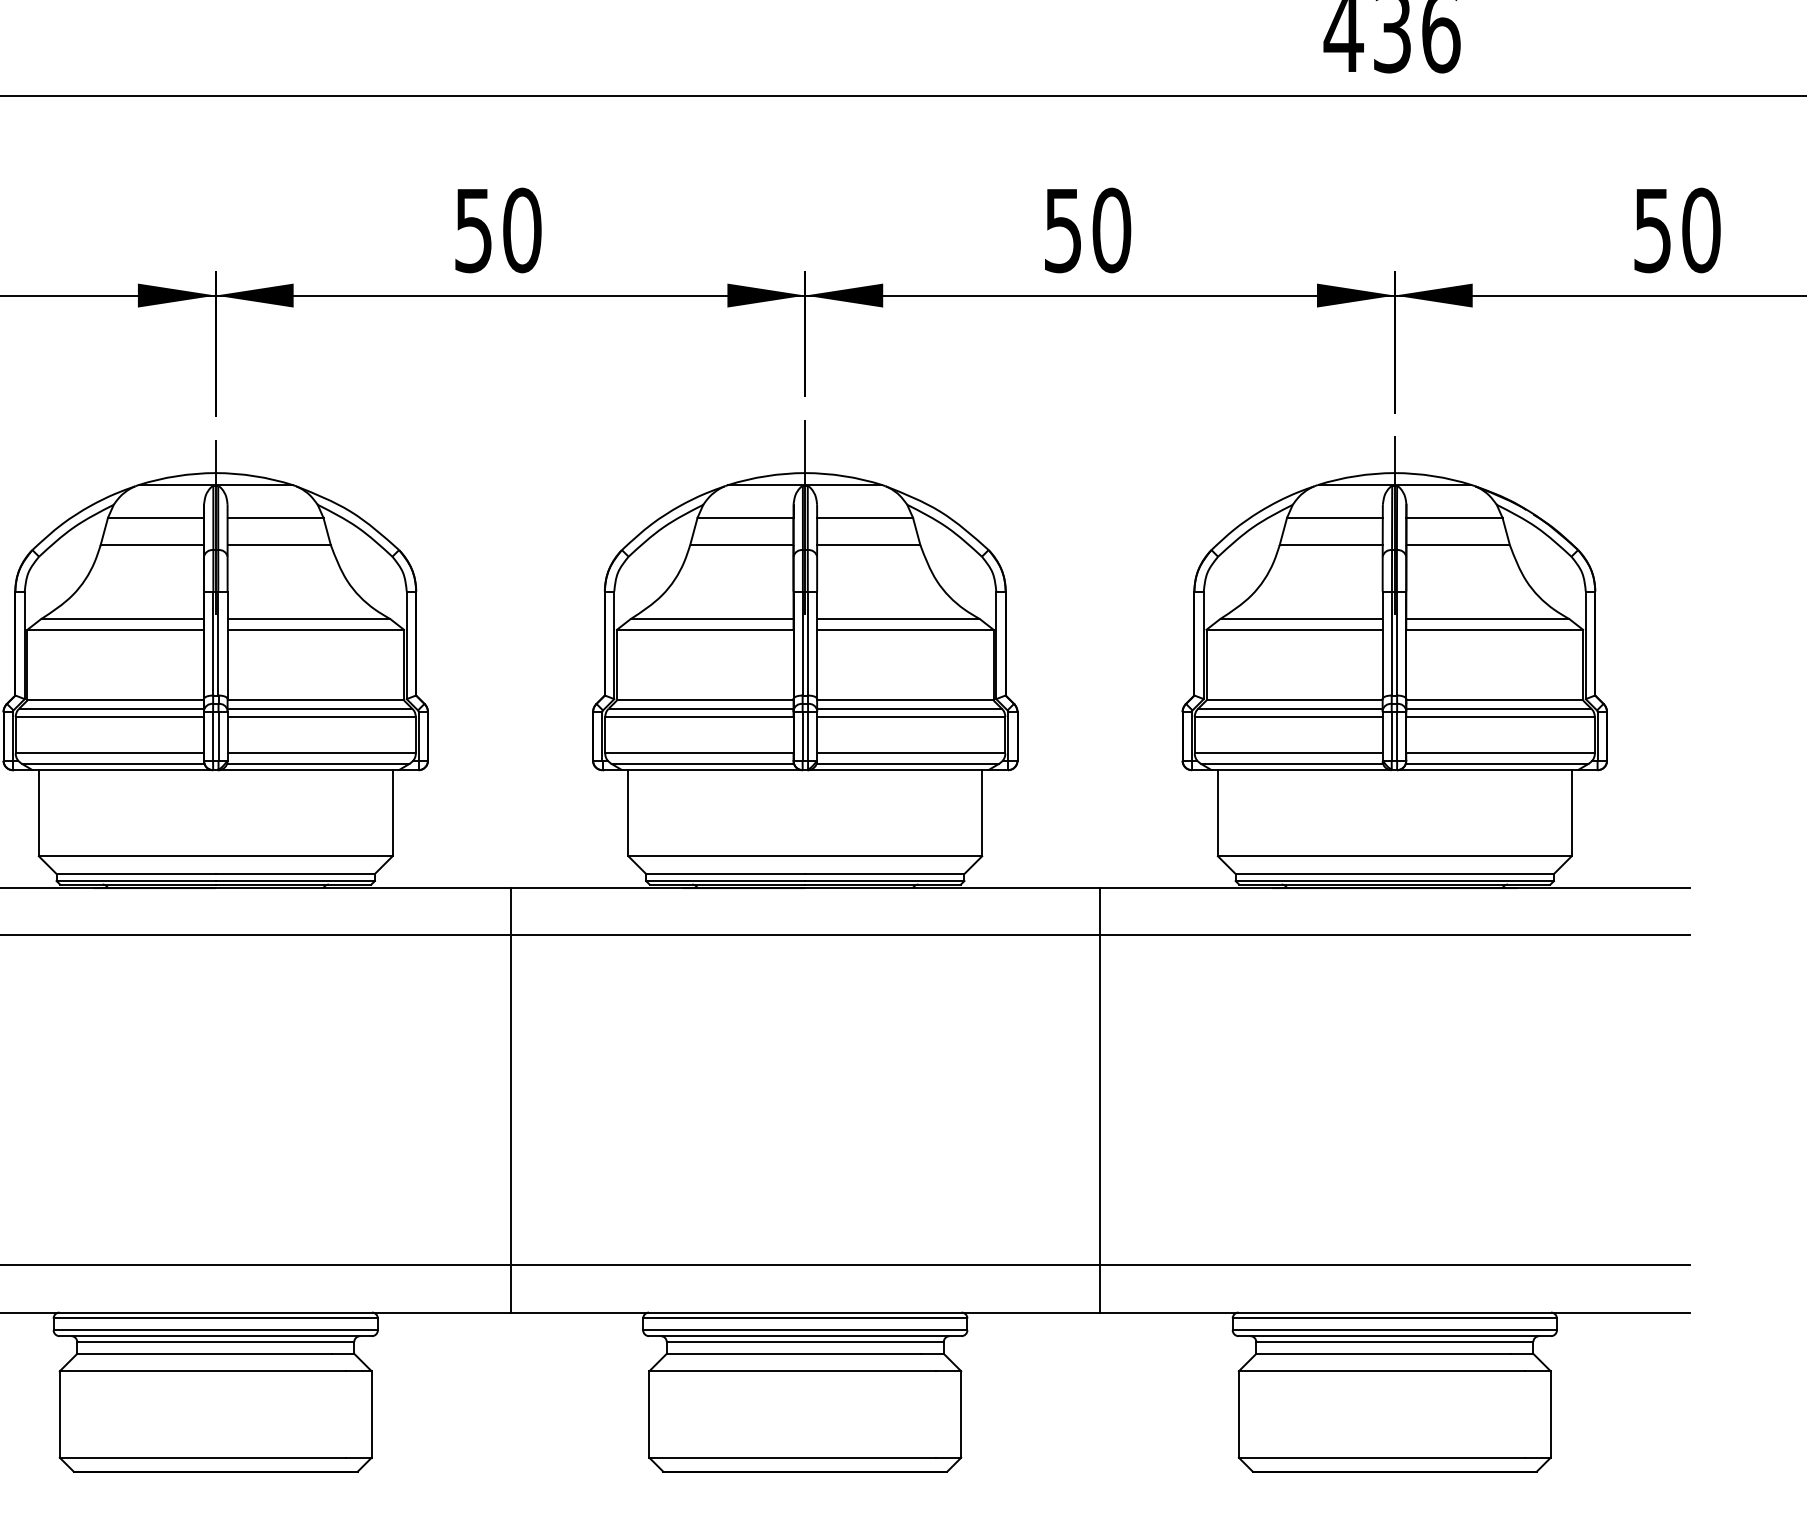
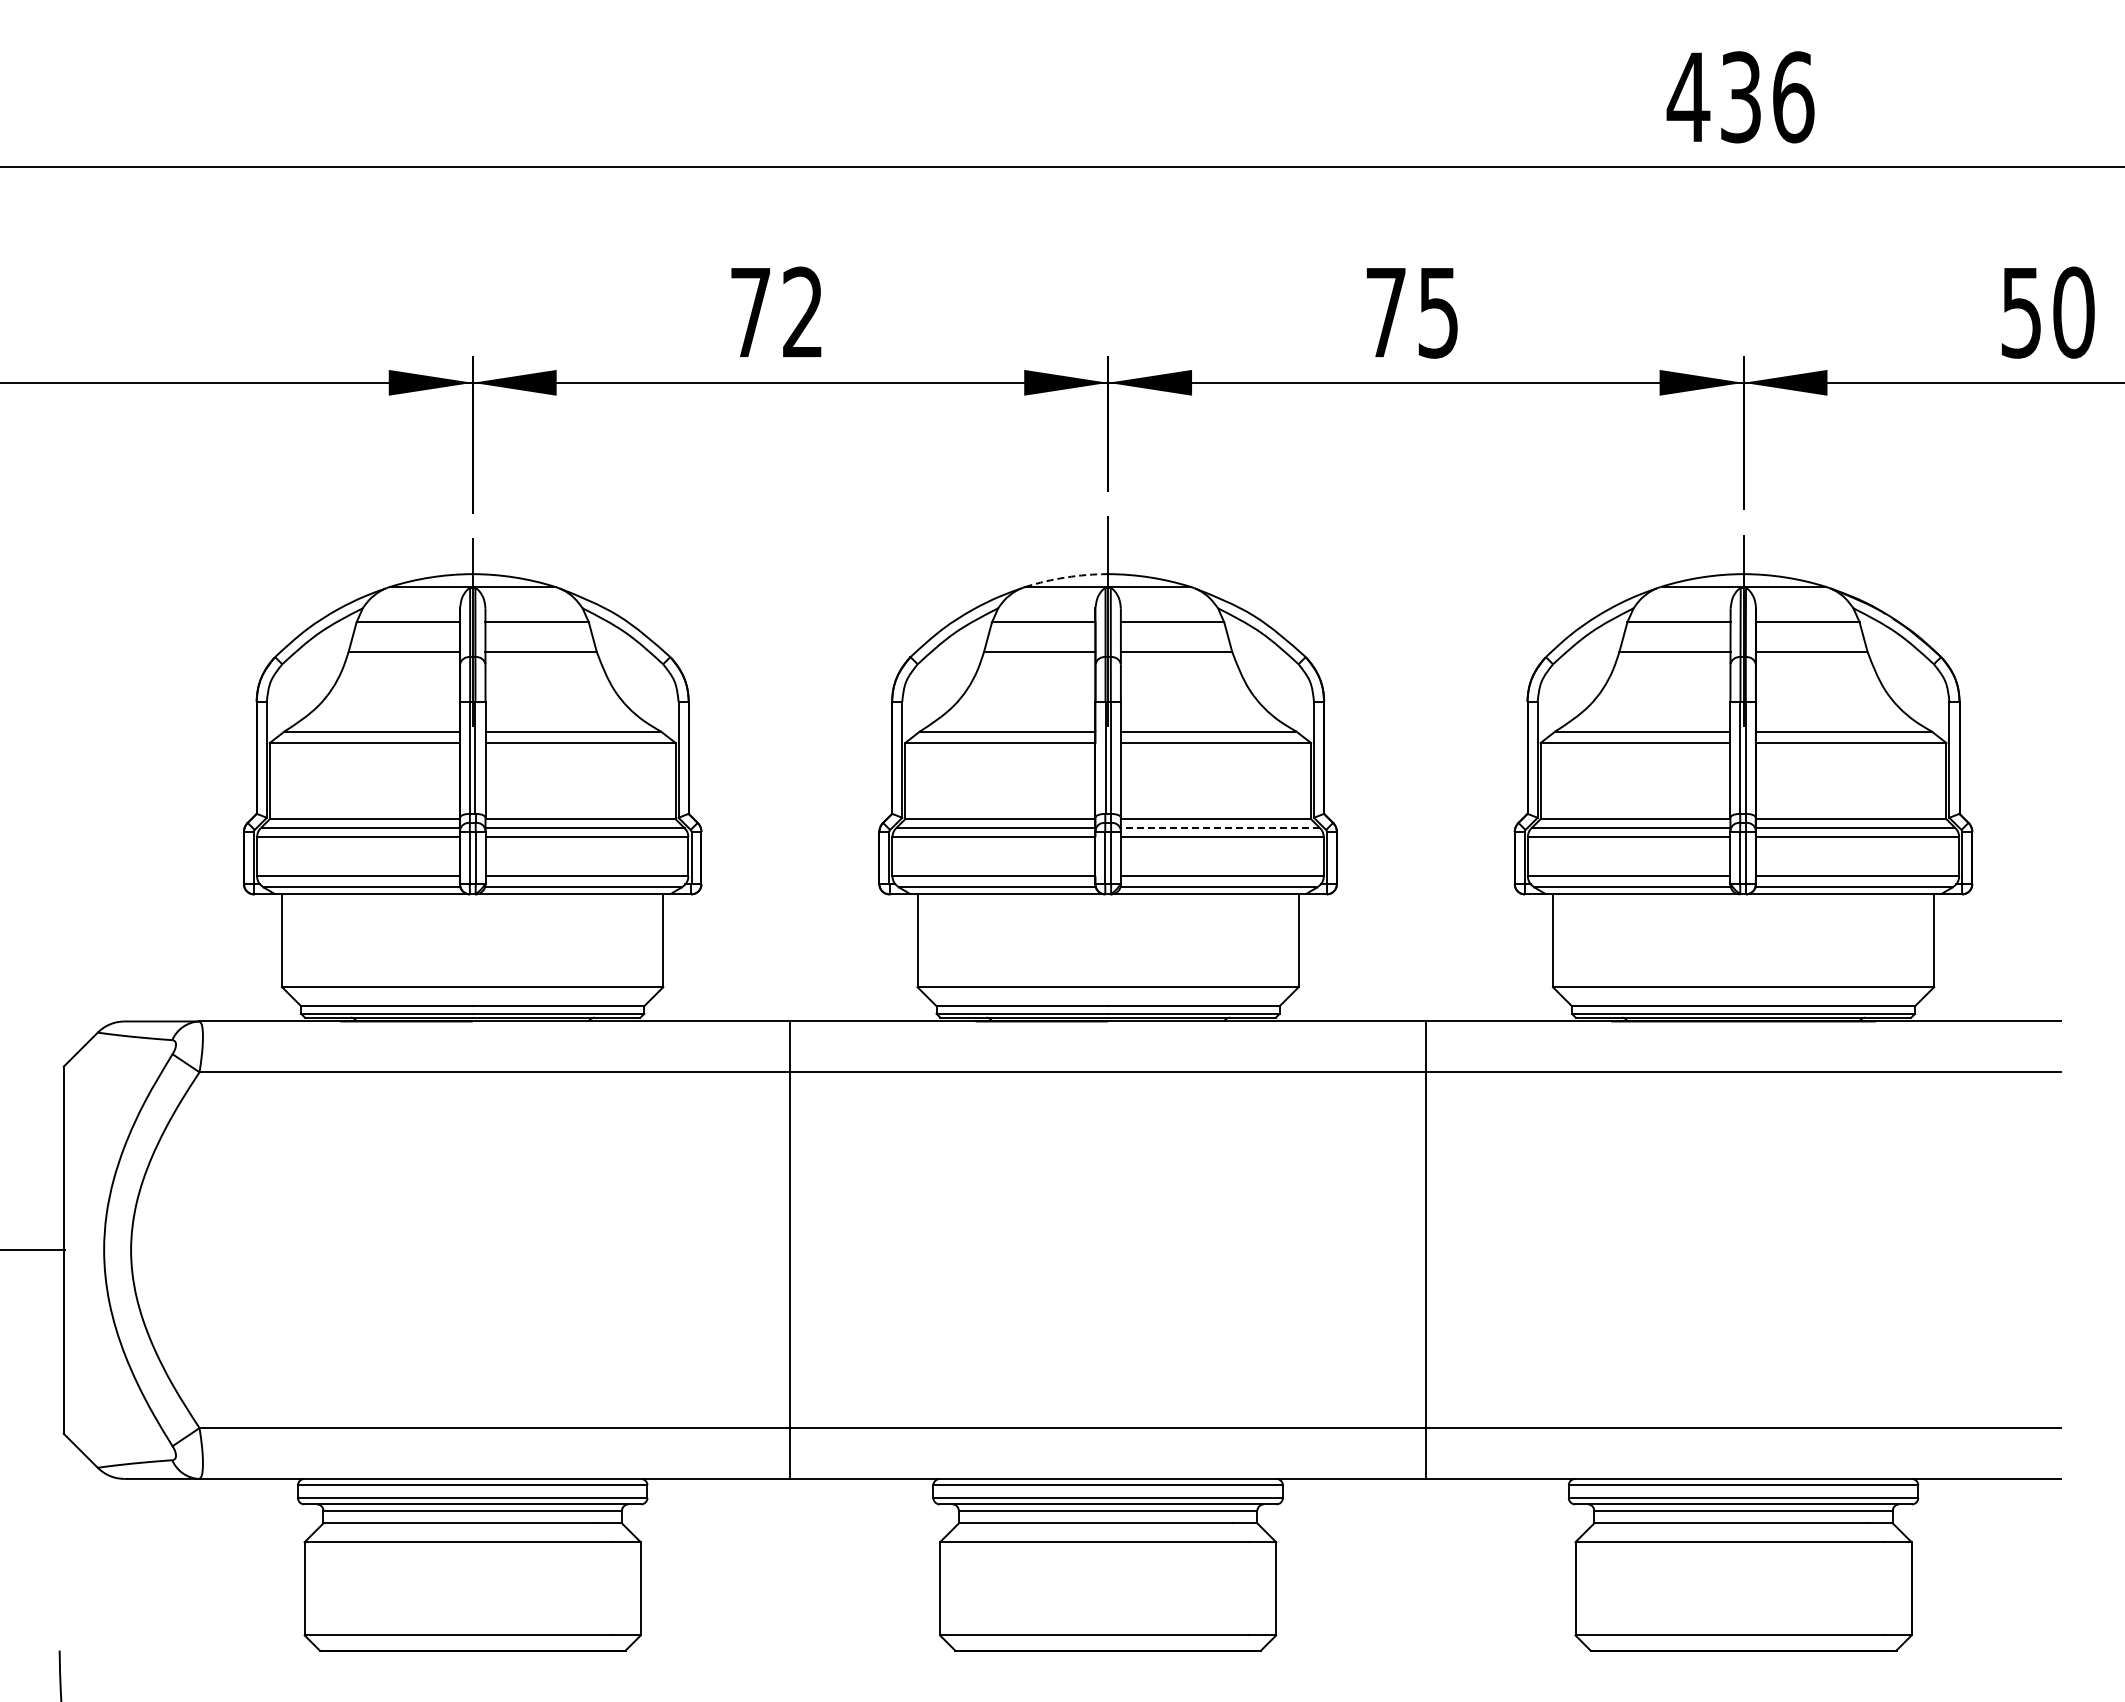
text: (498, 230) -> (777, 312), 50 -> 72
text: (1087, 230) -> (1412, 312), 50 -> 75
arc: (766, 476) -> (1066, 577), solid -> dashed
line: (909, 709) -> (1220, 828), solid -> dashed

